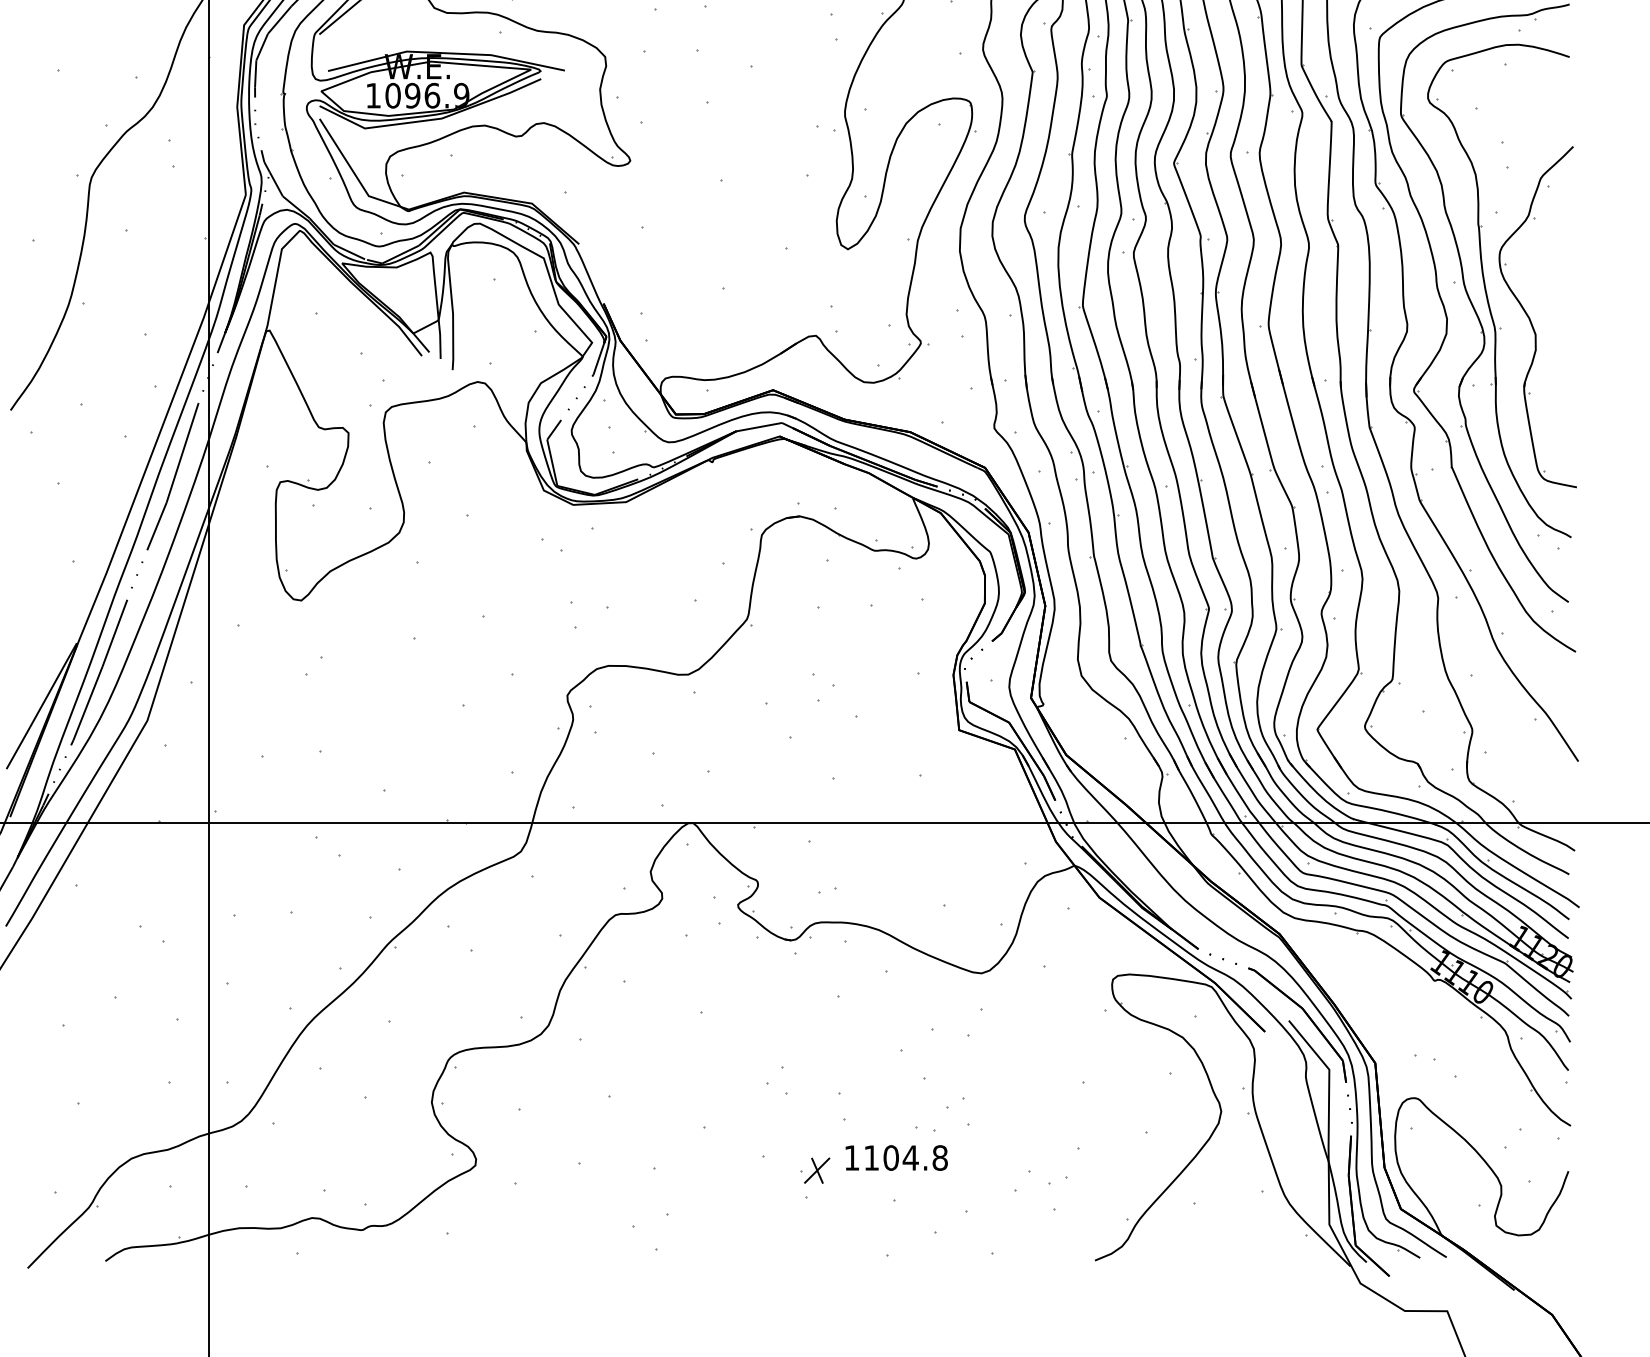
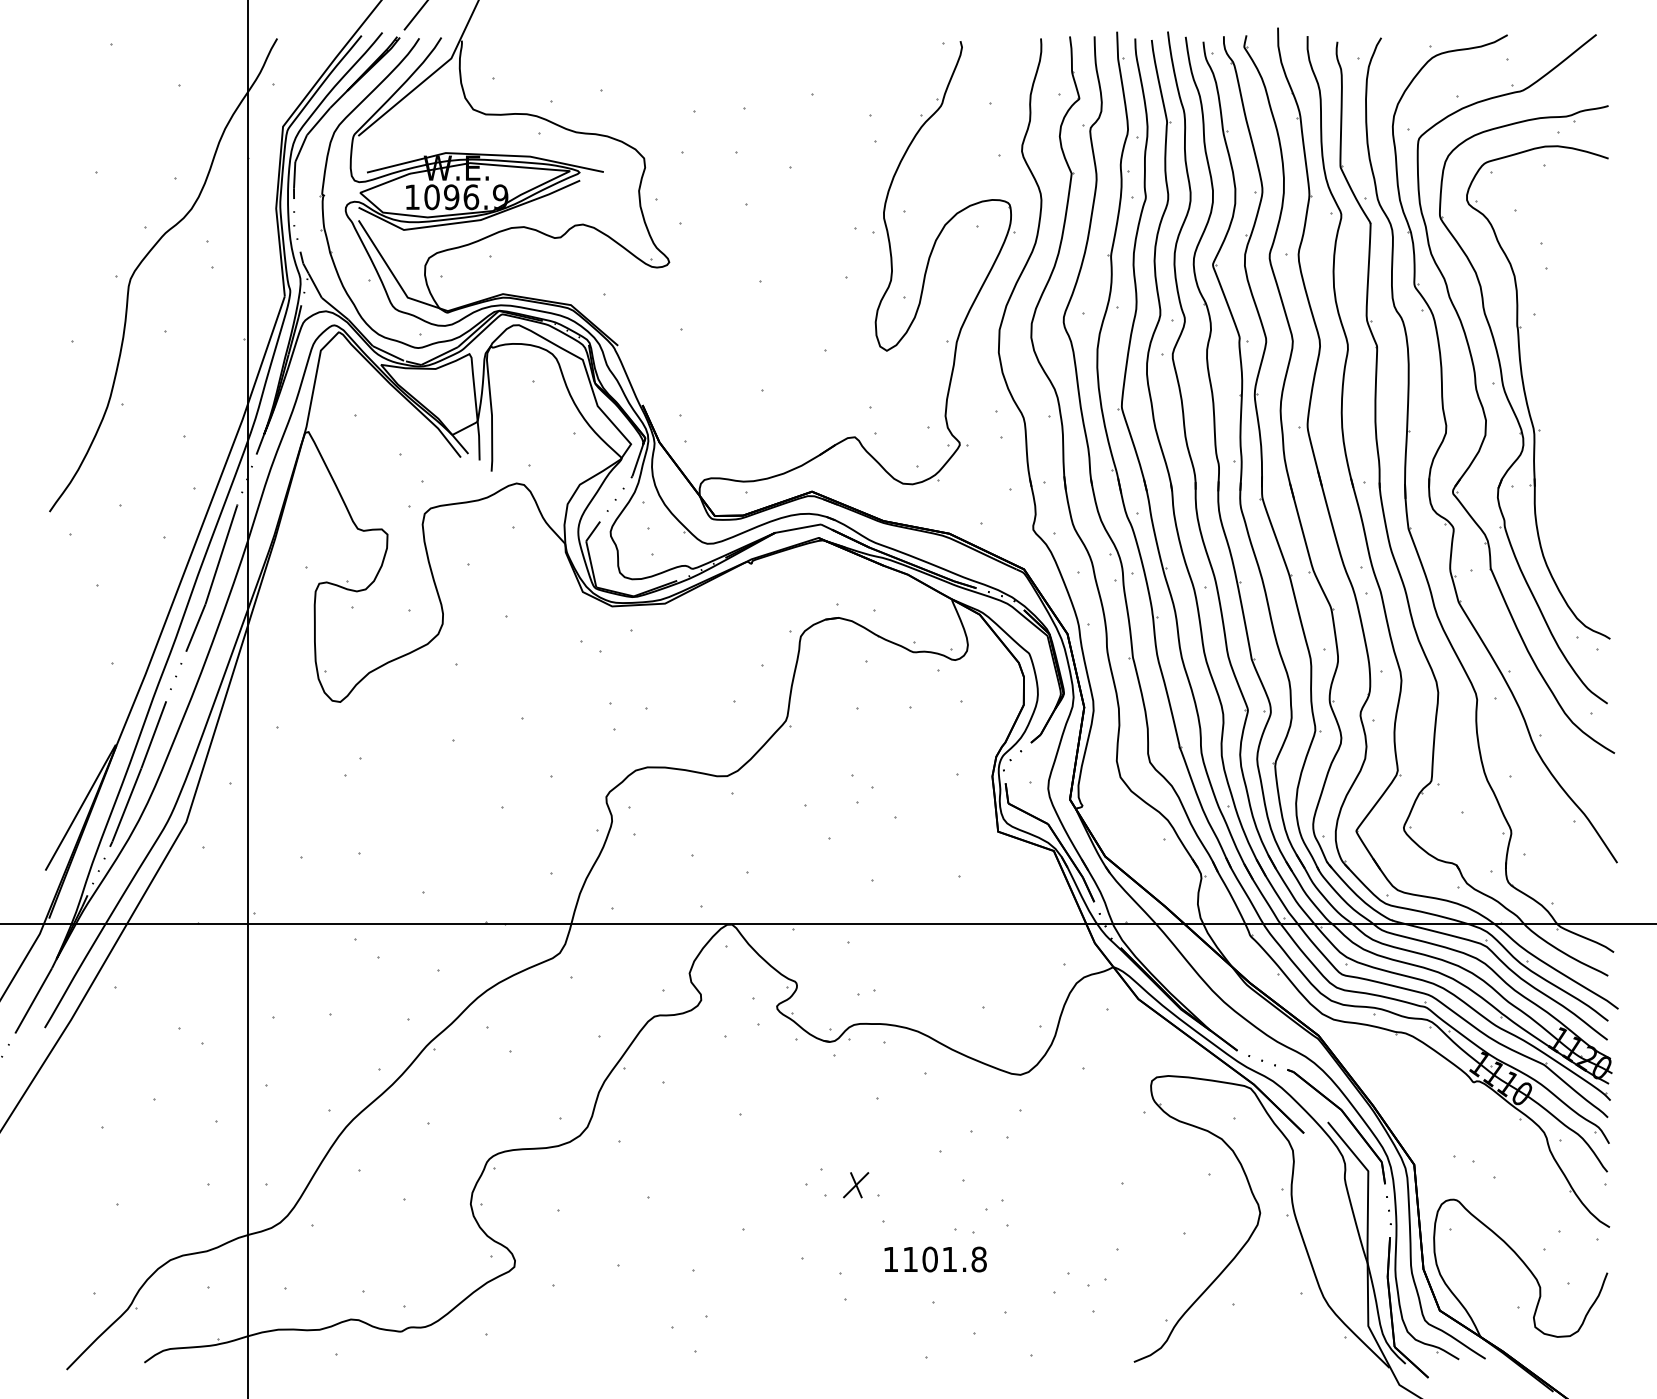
part: (1530, 318) -> (1569, 419), removed
text: (910, 1158) -> (949, 1259), 1104.8 -> 1101.8
part: (817, 1171) -> (856, 1185), moved

